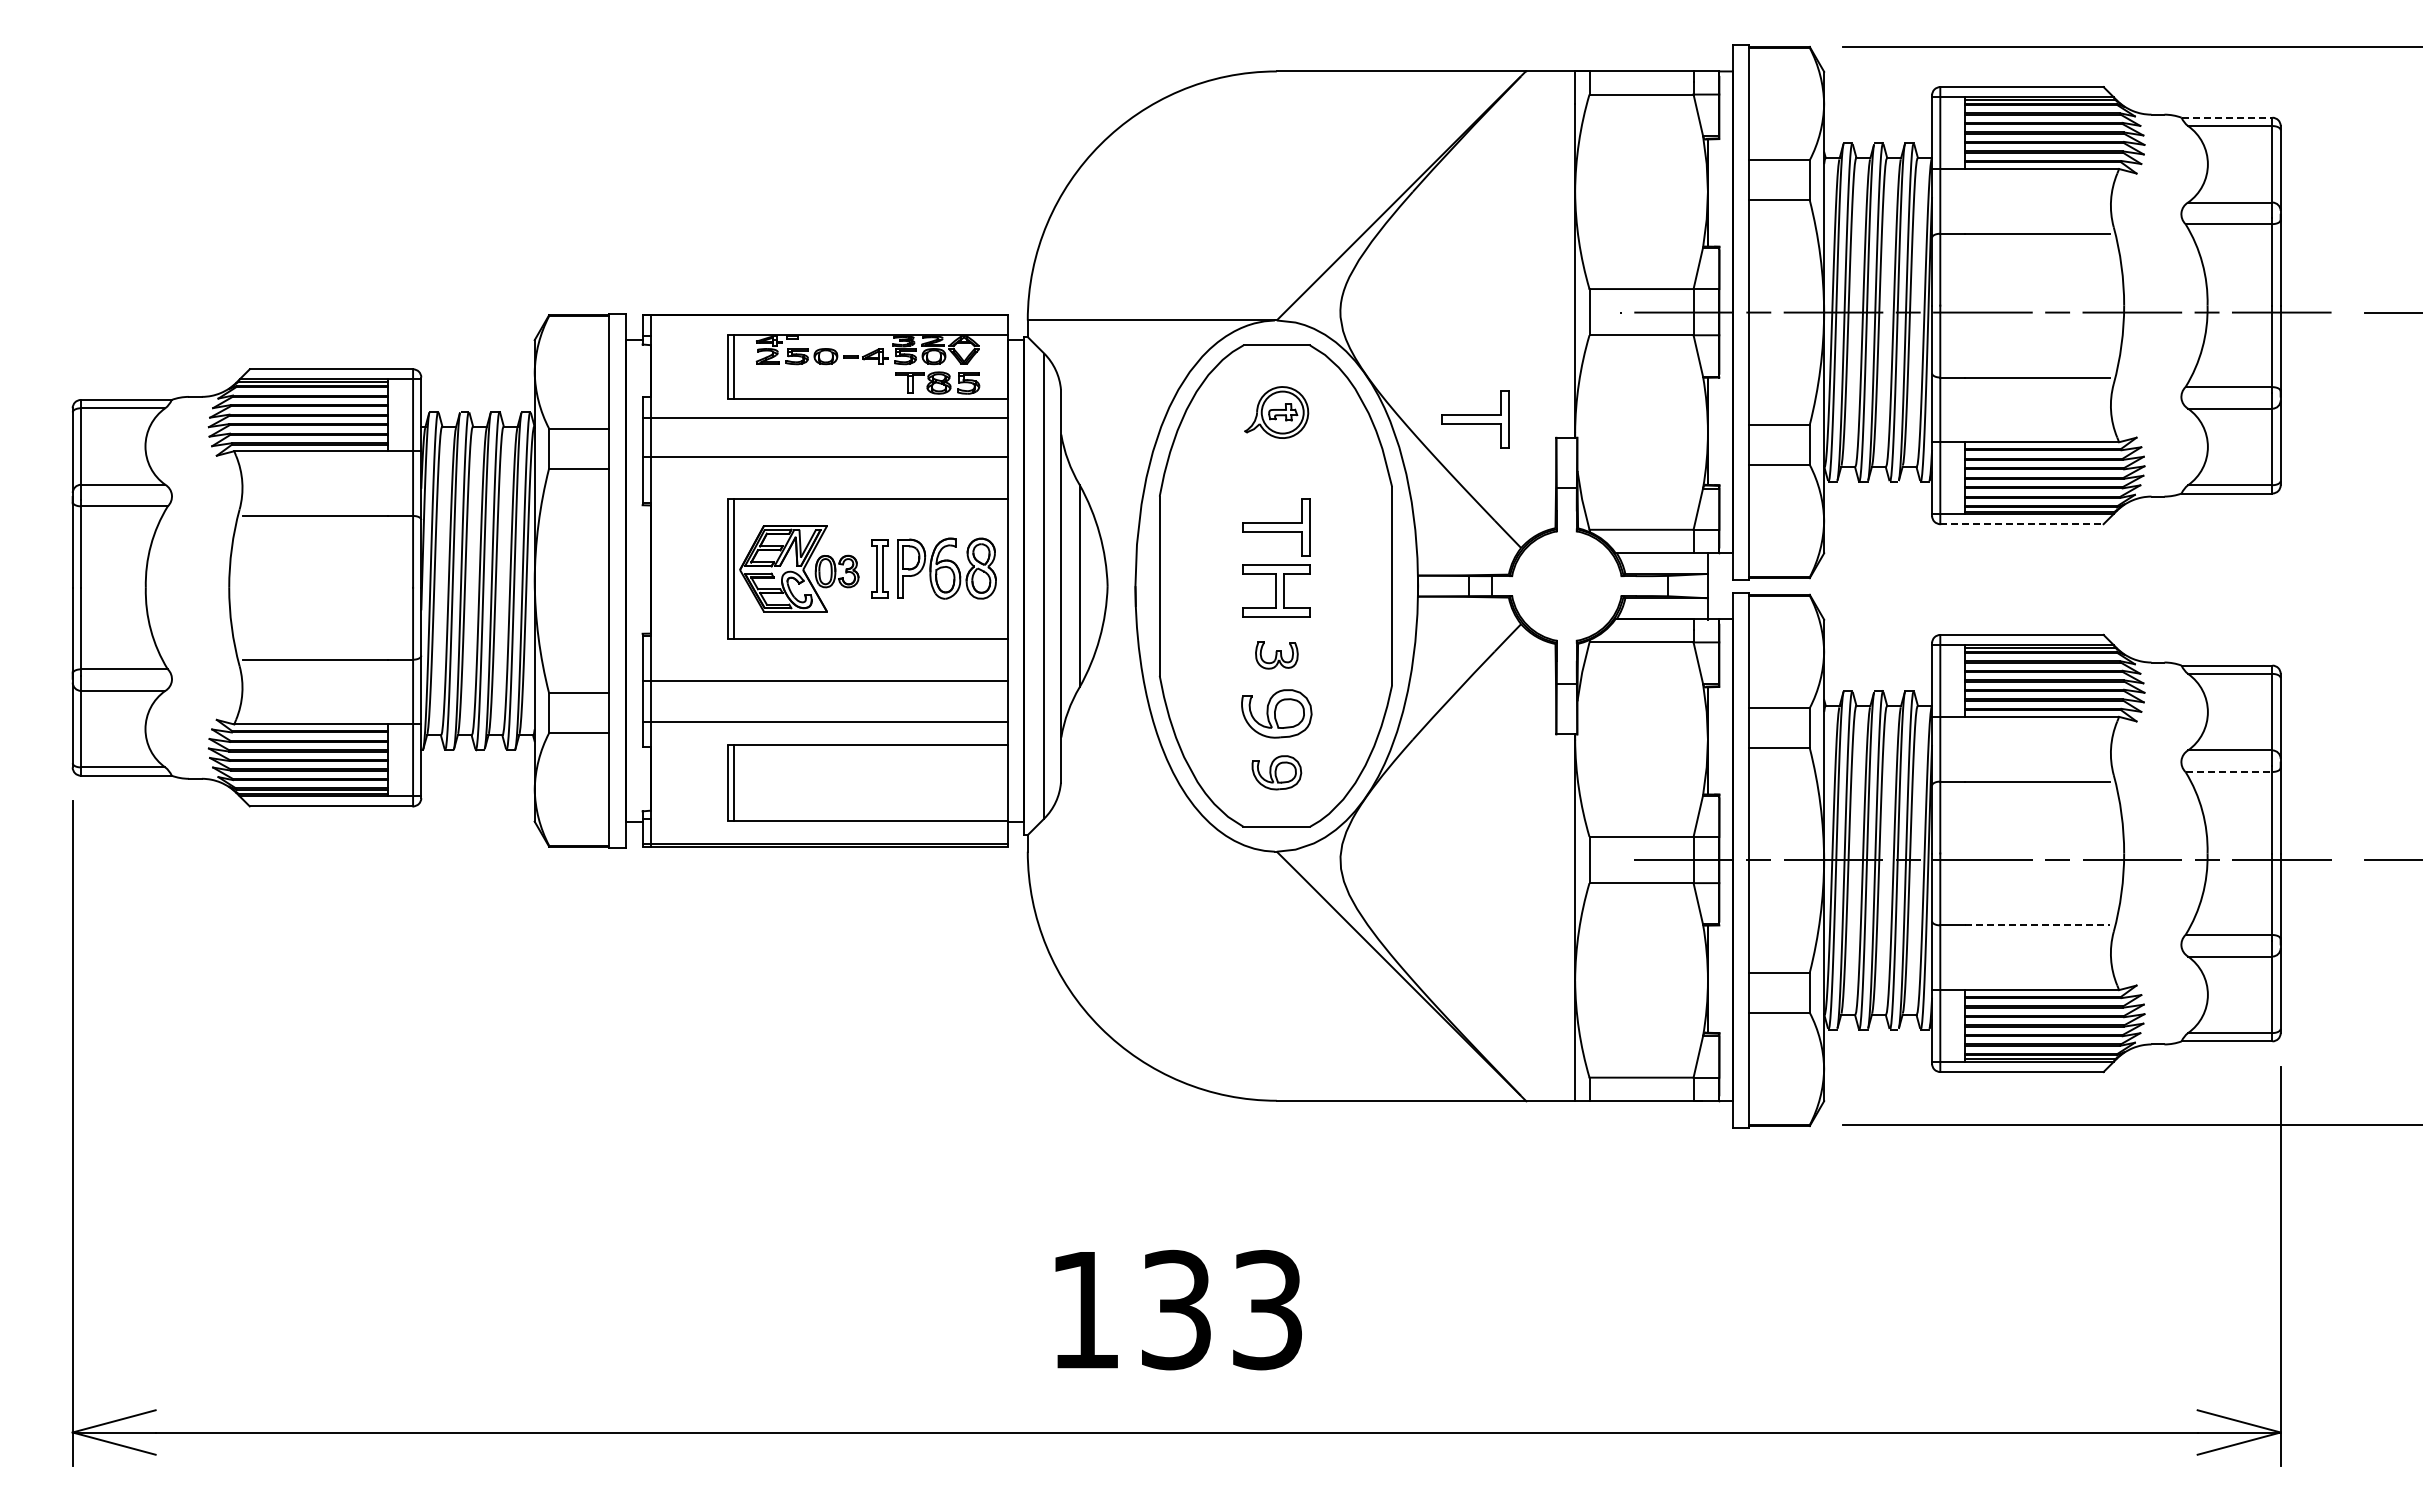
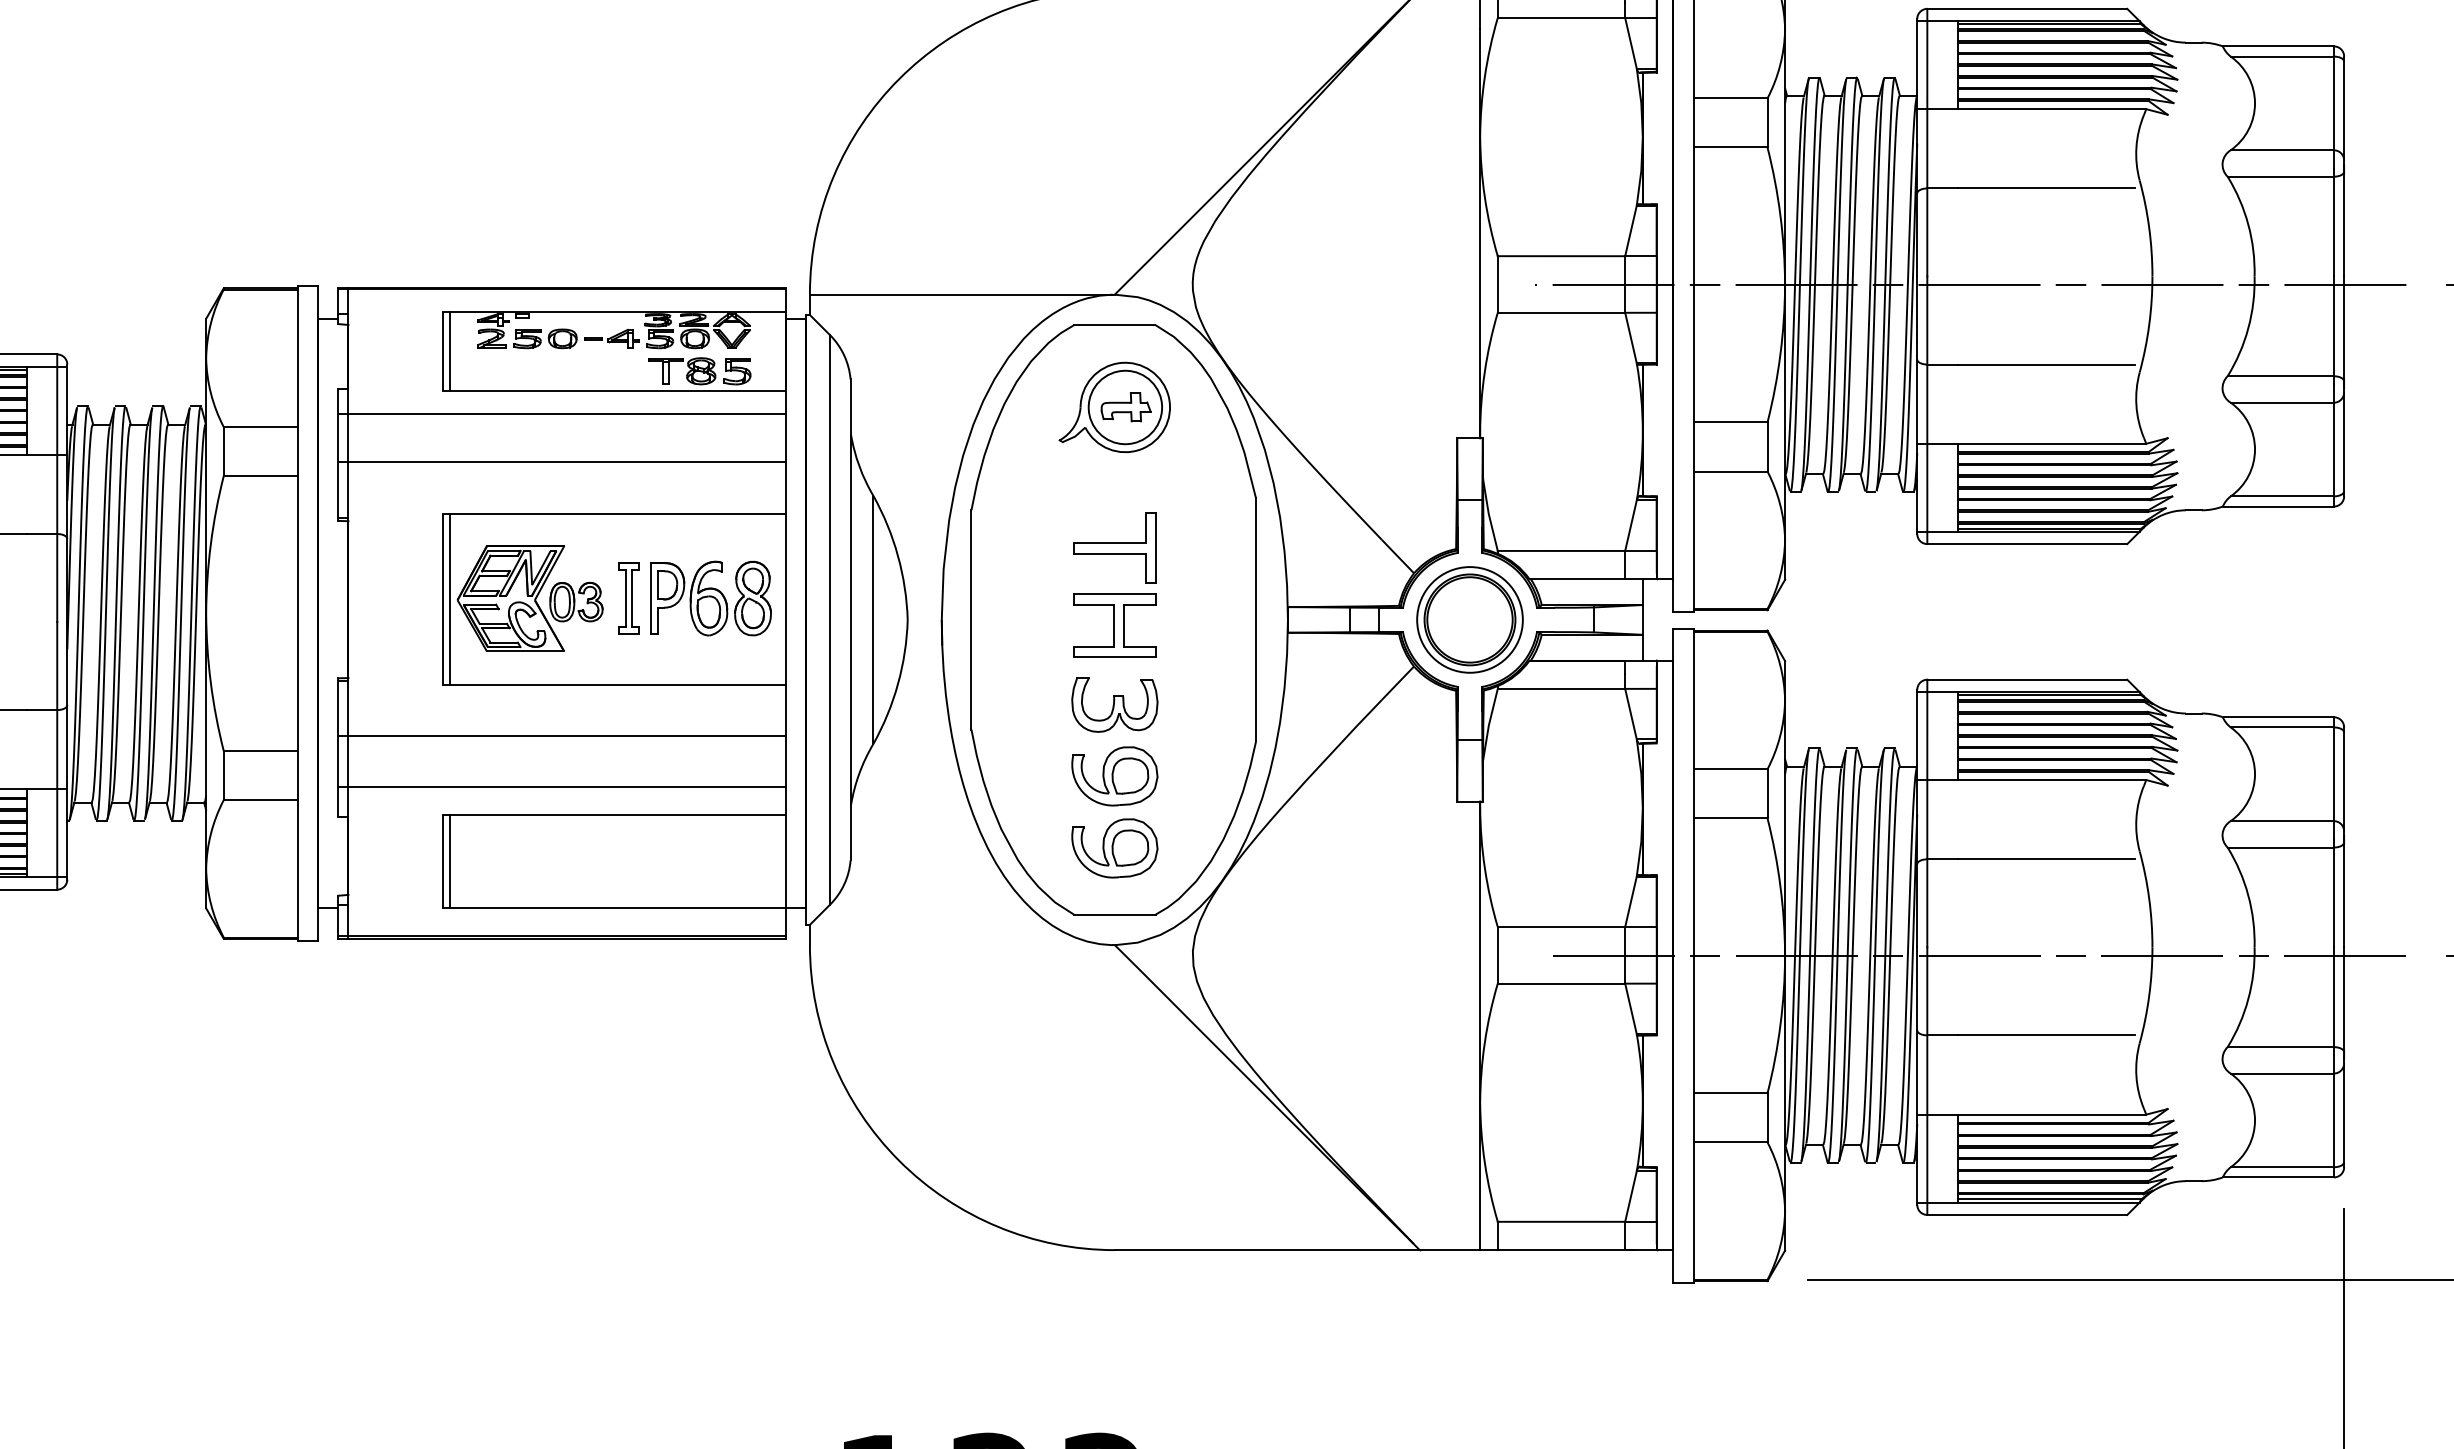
line: (2227, 117) -> (2278, 46), dashed -> solid
part: (1276, 412) -> (1114, 407), size x1.43
part: (1475, 419) -> (1358, 415), removed
line: (2021, 524) -> (2026, 544), dashed -> solid
part: (1566, 586) -> (1469, 620), added
part: (1276, 655) -> (1114, 704), size x1.67
part: (1276, 772) -> (1114, 848), size x1.43
line: (2229, 772) -> (2281, 848), dashed -> solid
line: (2038, 925) -> (2047, 1035), dashed -> solid

